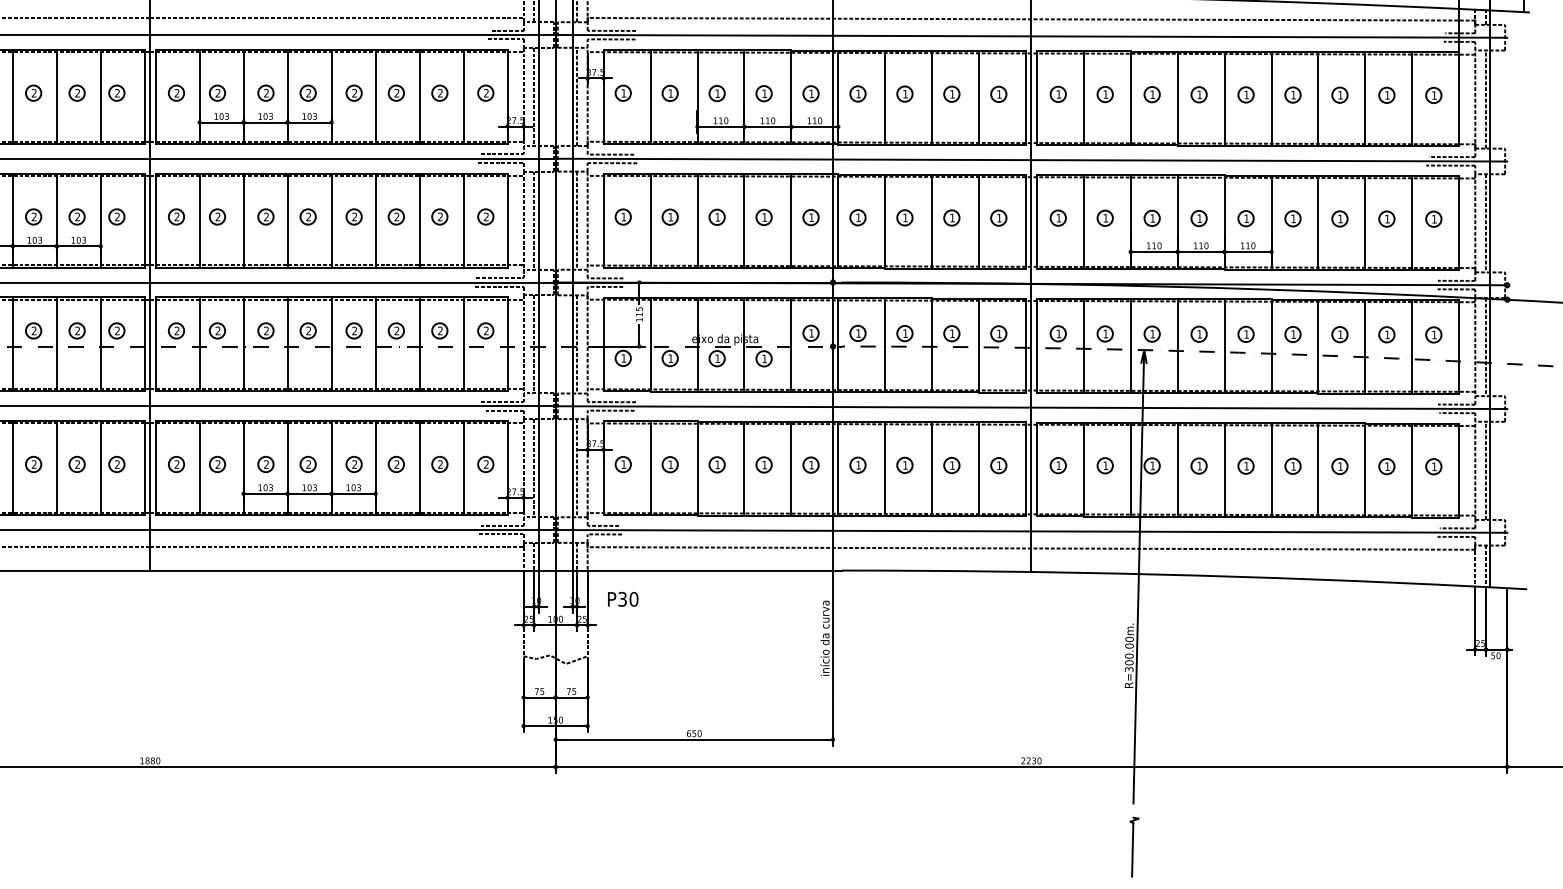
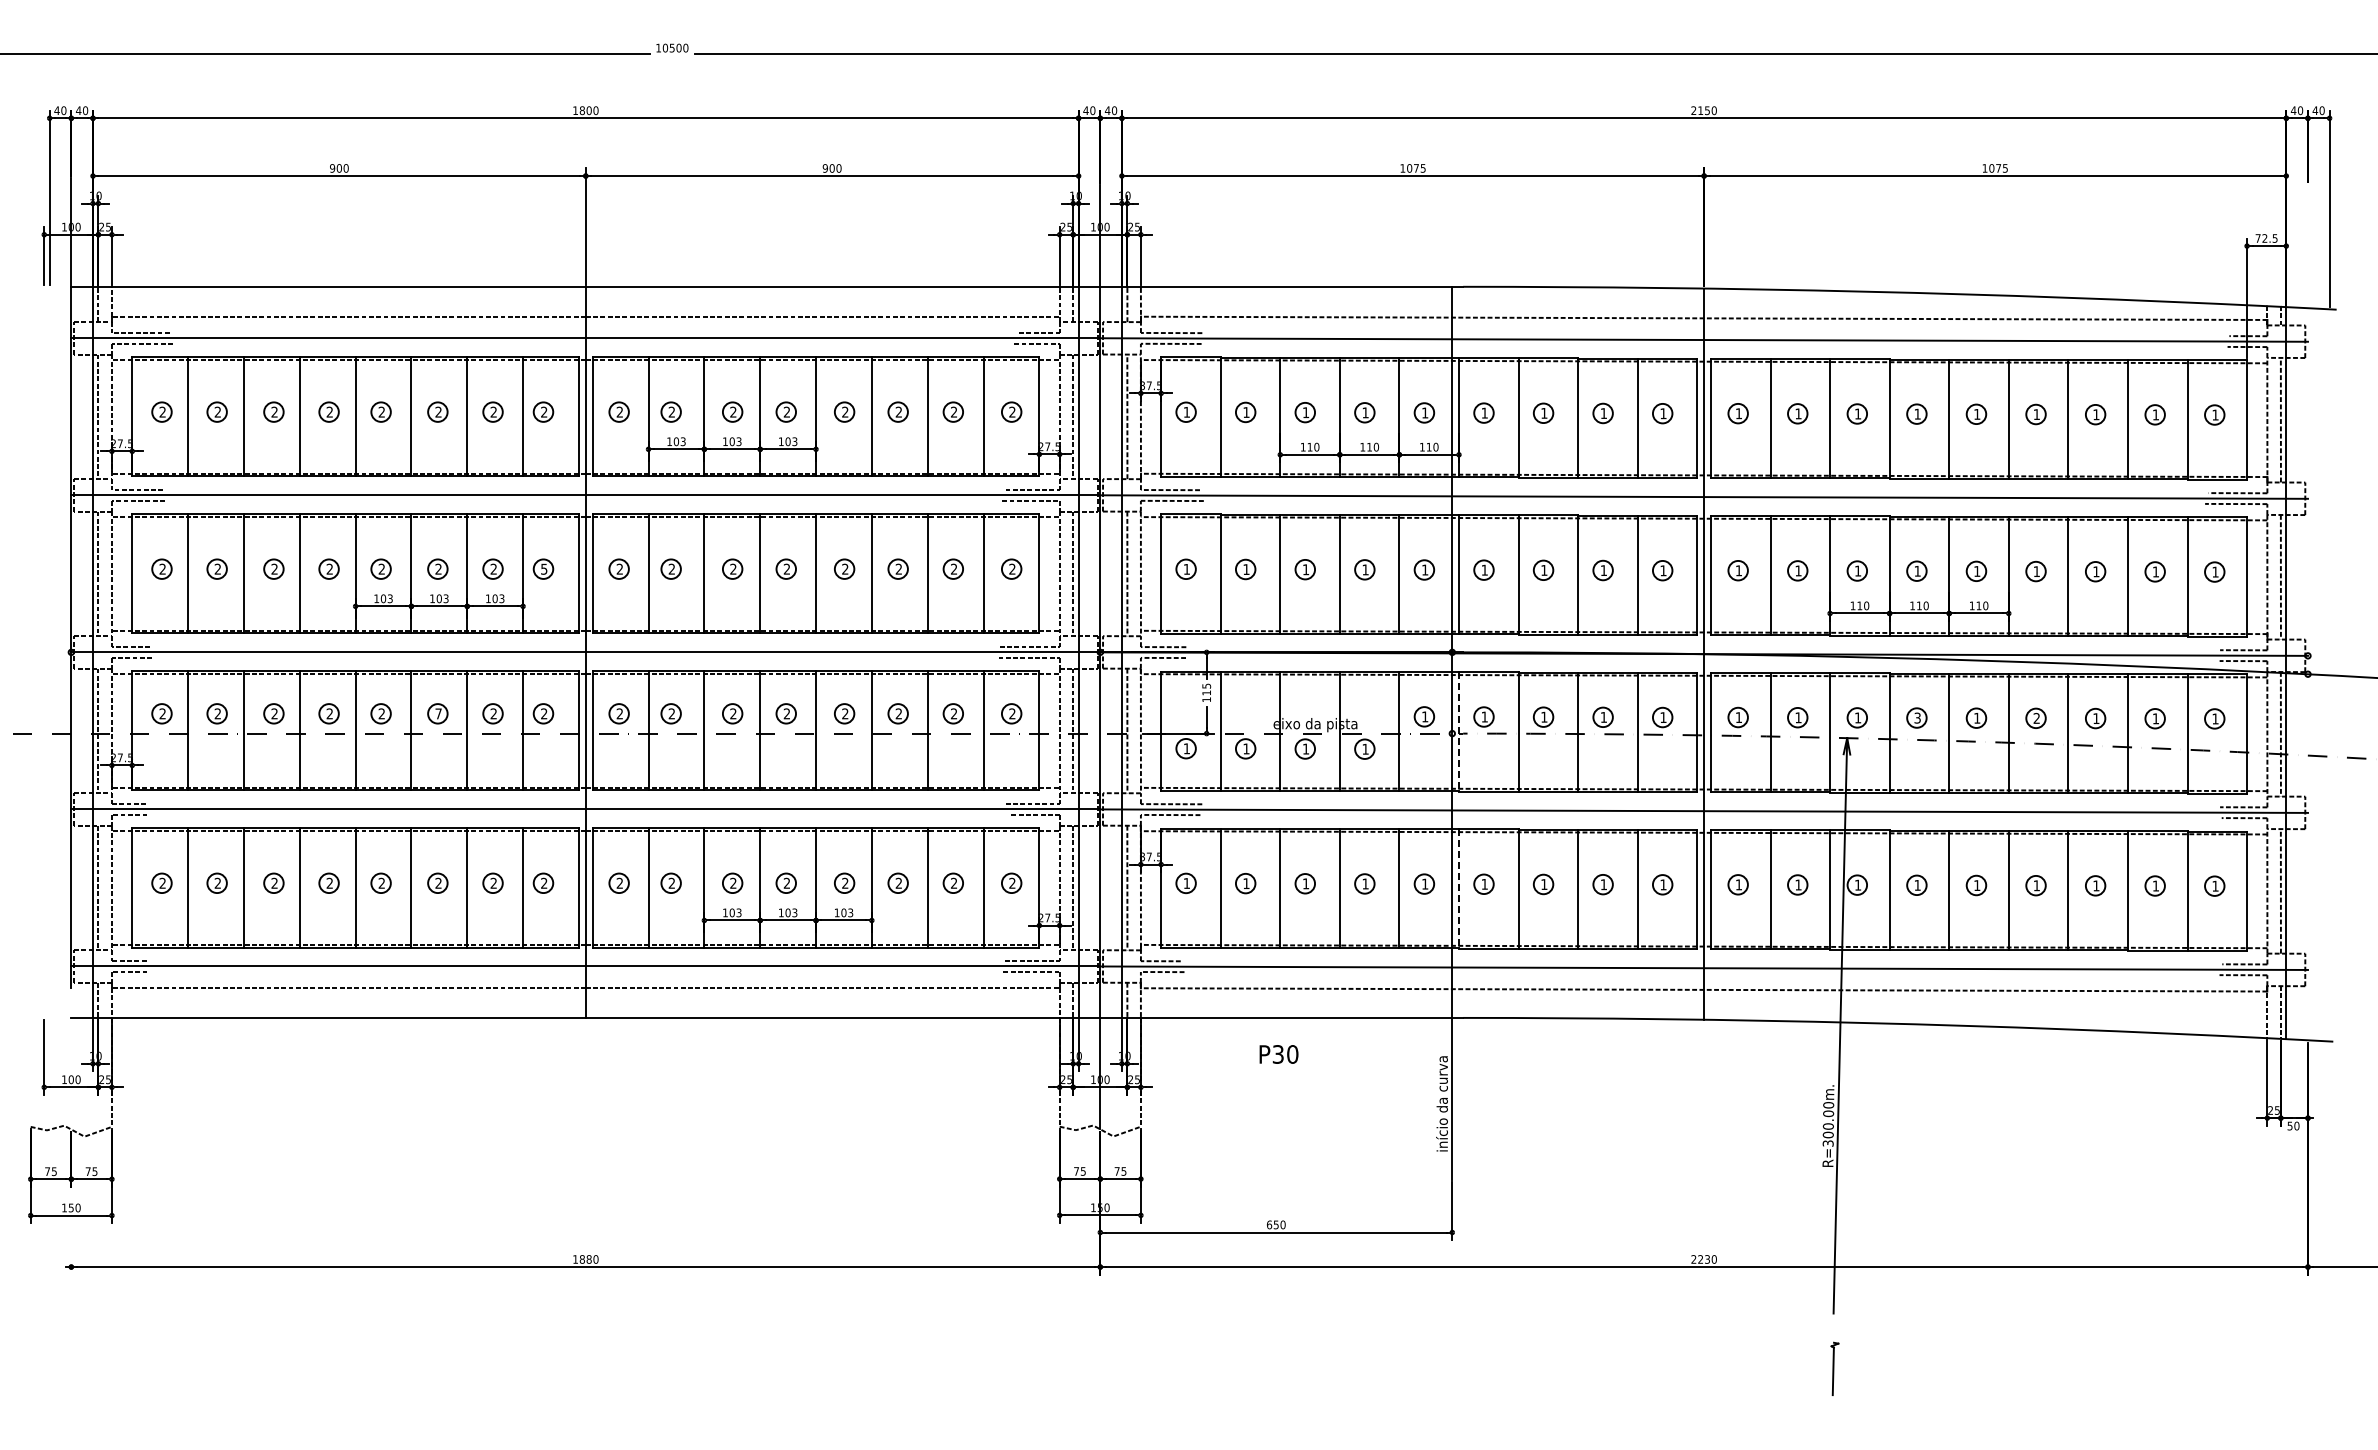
text: (117, 216) -> (544, 568), 2 -> 5
text: (34, 330) -> (438, 713), 2 -> 7
text: (1199, 333) -> (1917, 717), 1 -> 3
text: (1293, 333) -> (2036, 717), 1 -> 2
line: (838, 344) -> (1459, 731), solid -> dashed
line: (838, 468) -> (1459, 888), solid -> dashed
text: (622, 599) -> (1278, 1054), moved
part: (1134, 846) -> (1834, 1368), size x0.7

